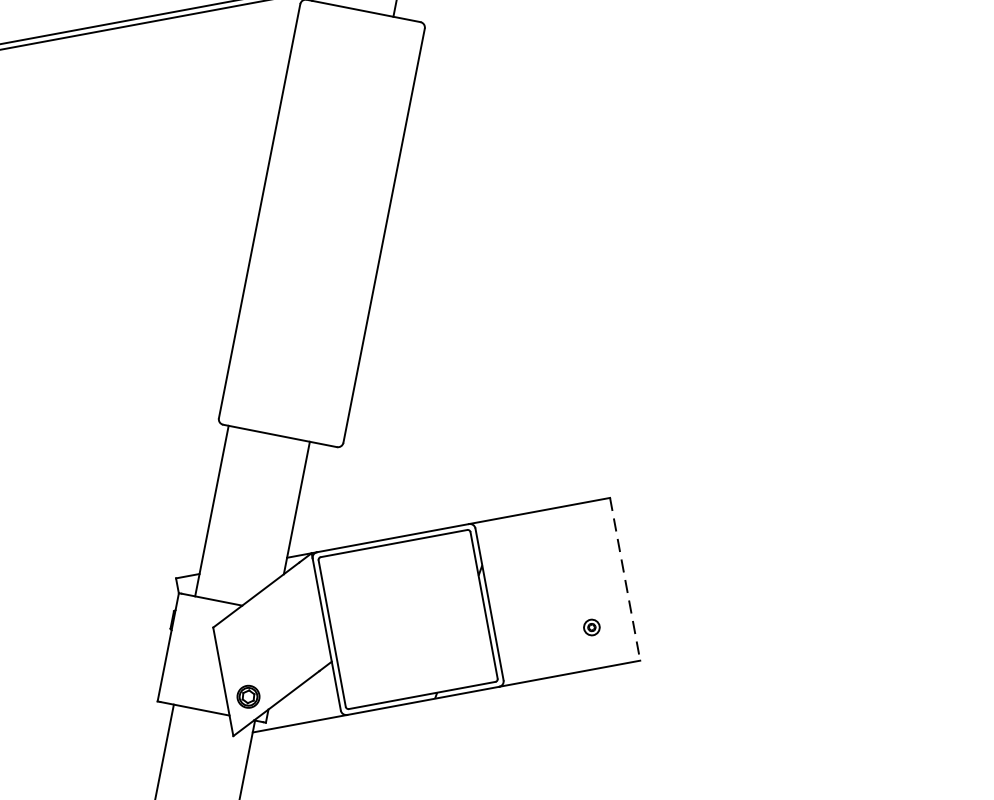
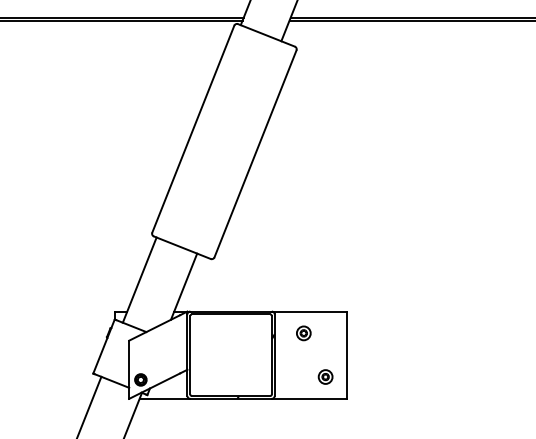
part: (535, 554) -> (303, 333), added
line: (625, 579) -> (347, 355), dashed -> solid
part: (591, 626) -> (325, 376), size x1.67

